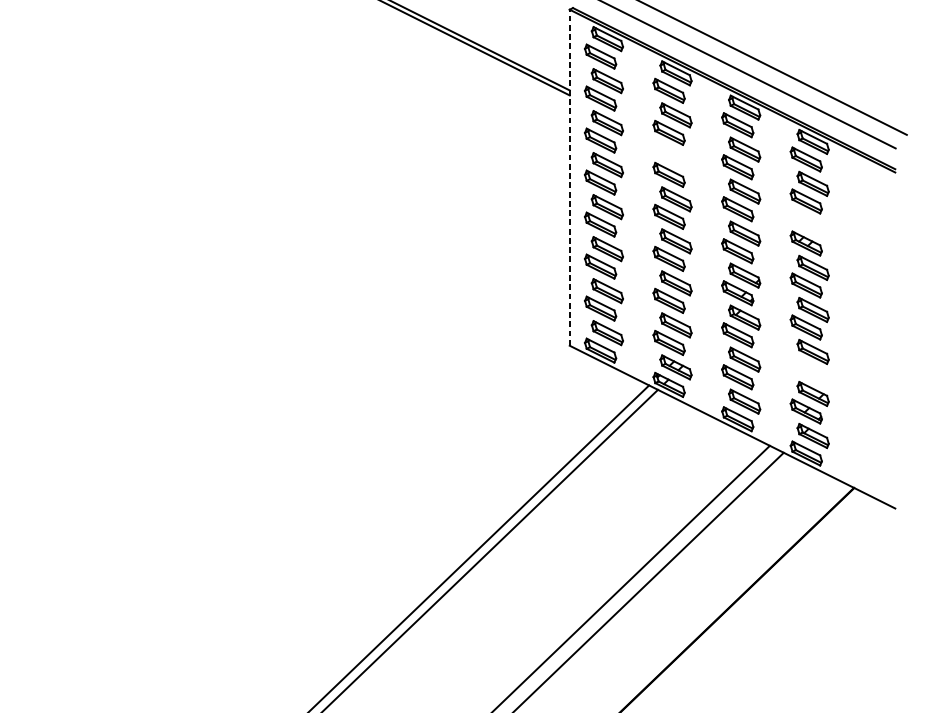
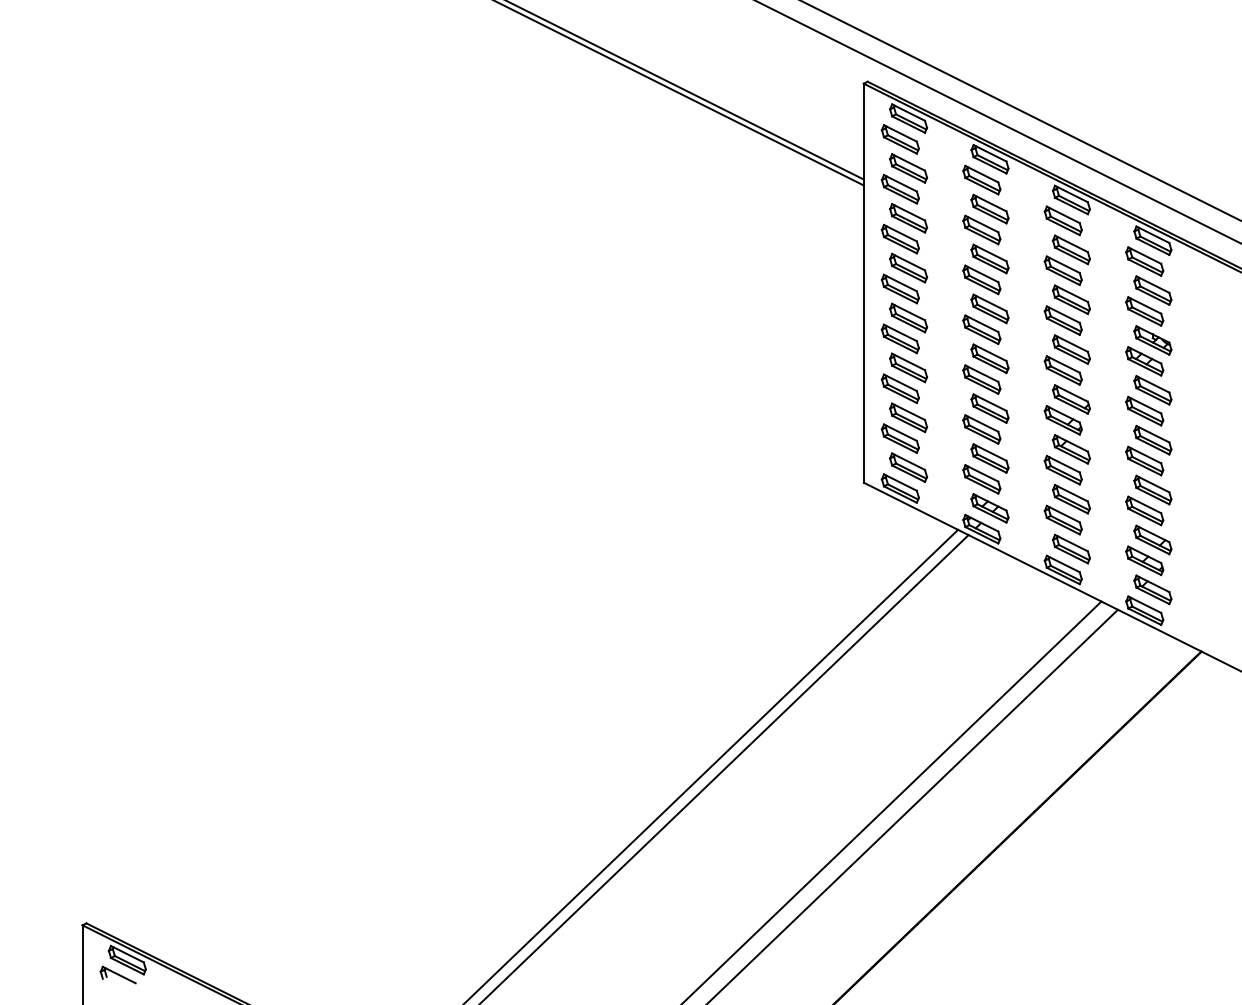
part: (675, 156) -> (989, 258), added
line: (569, 177) -> (863, 283), dashed -> solid
part: (812, 225) -> (1152, 340), added
part: (806, 369) -> (1144, 510), added

